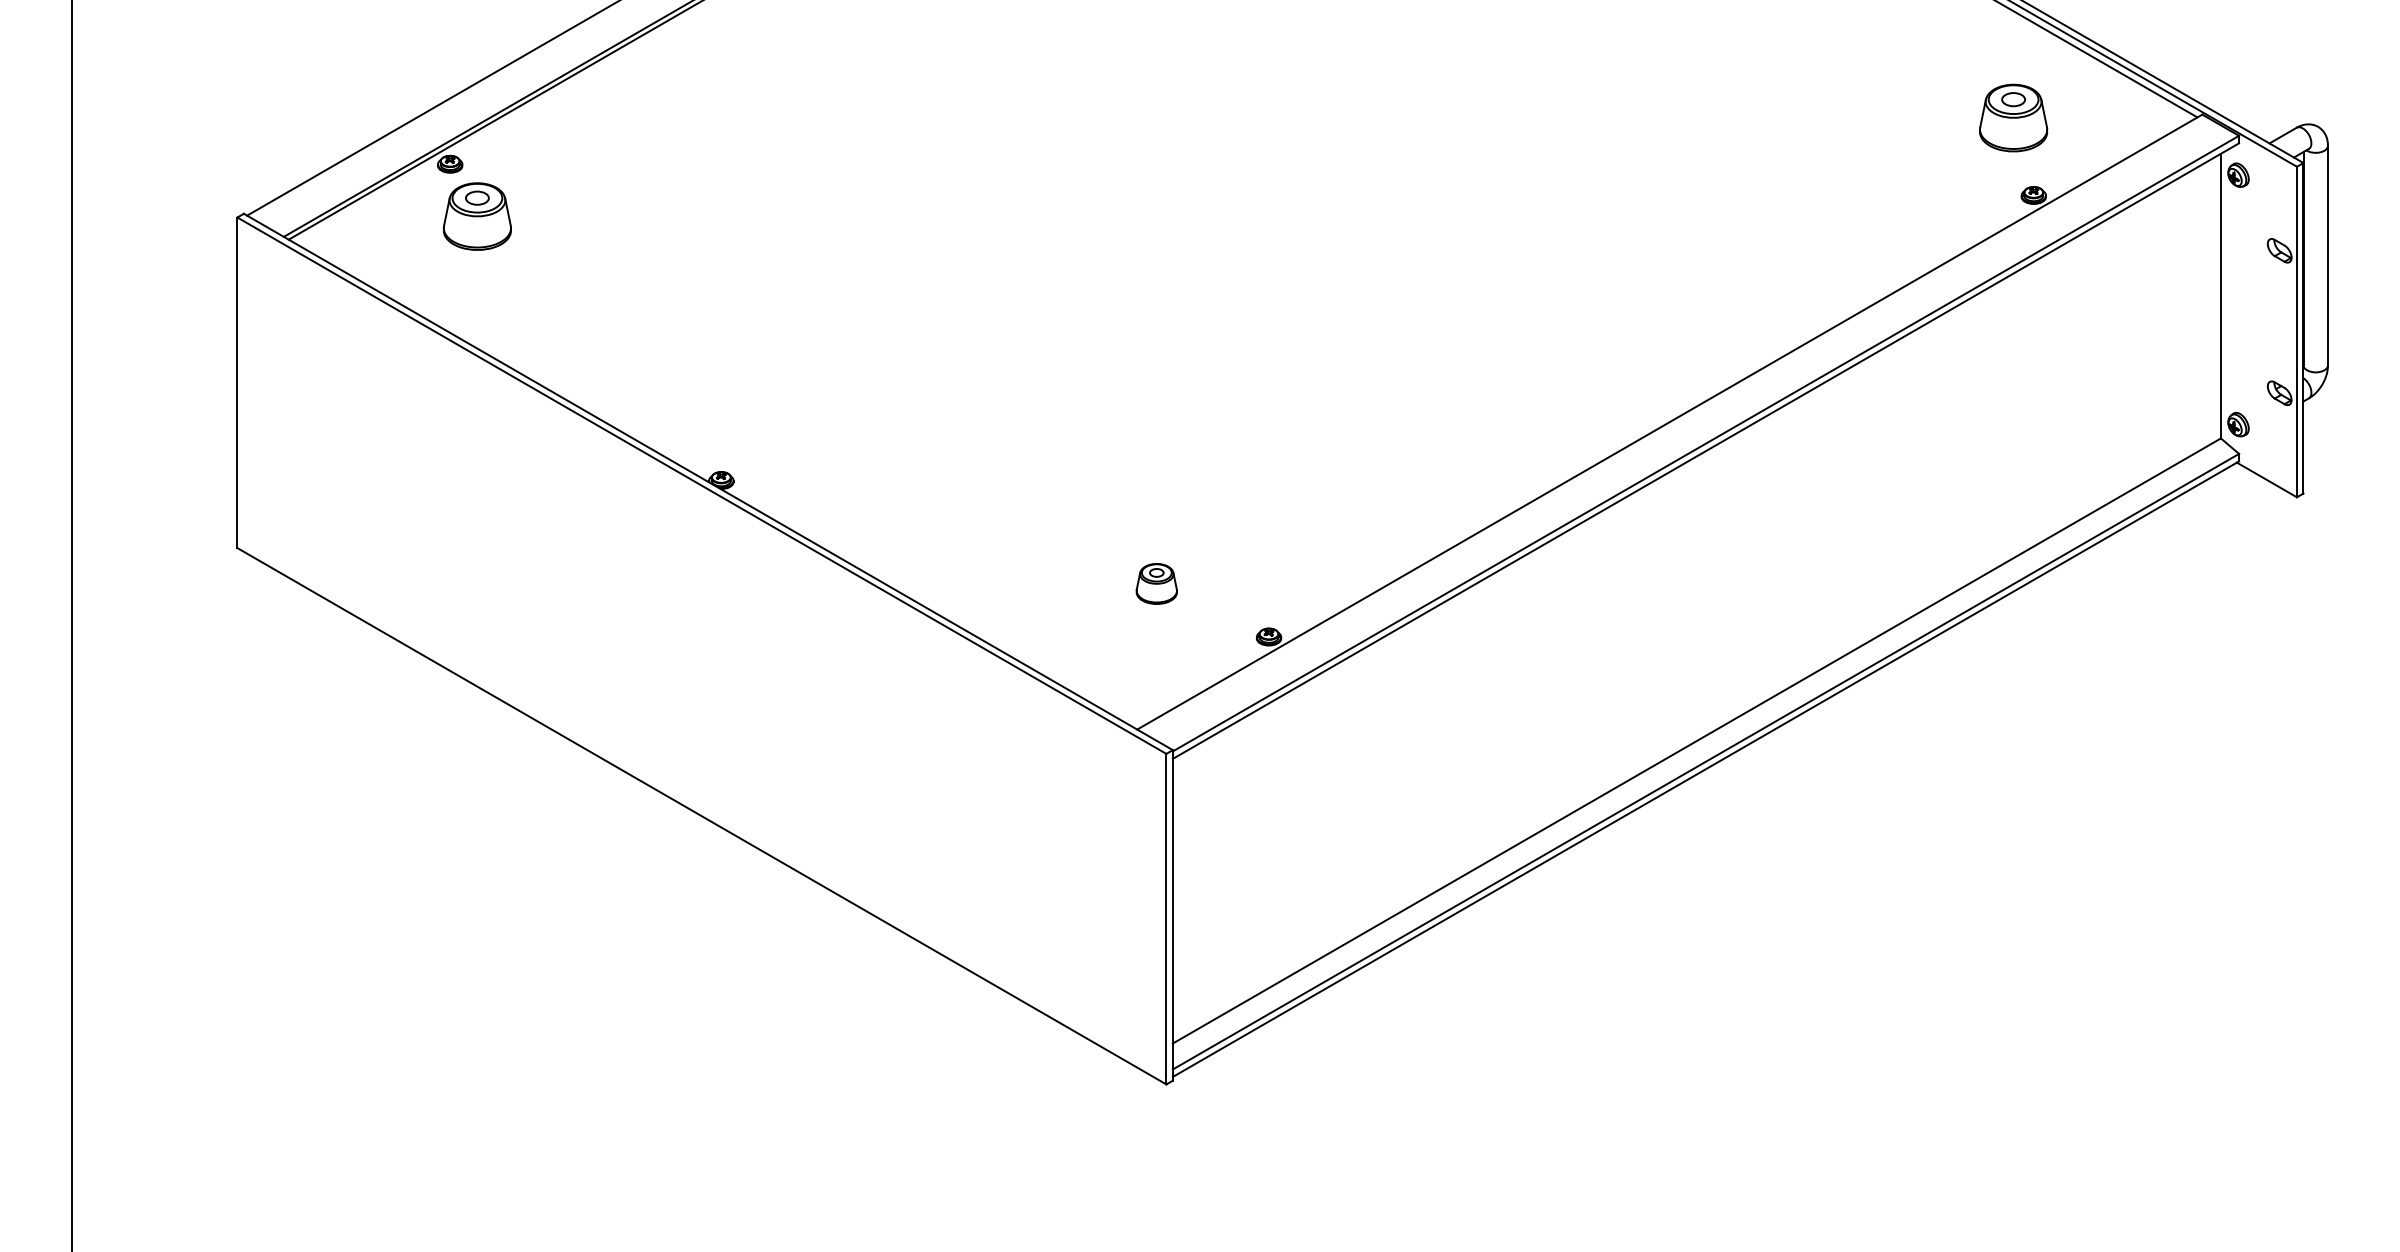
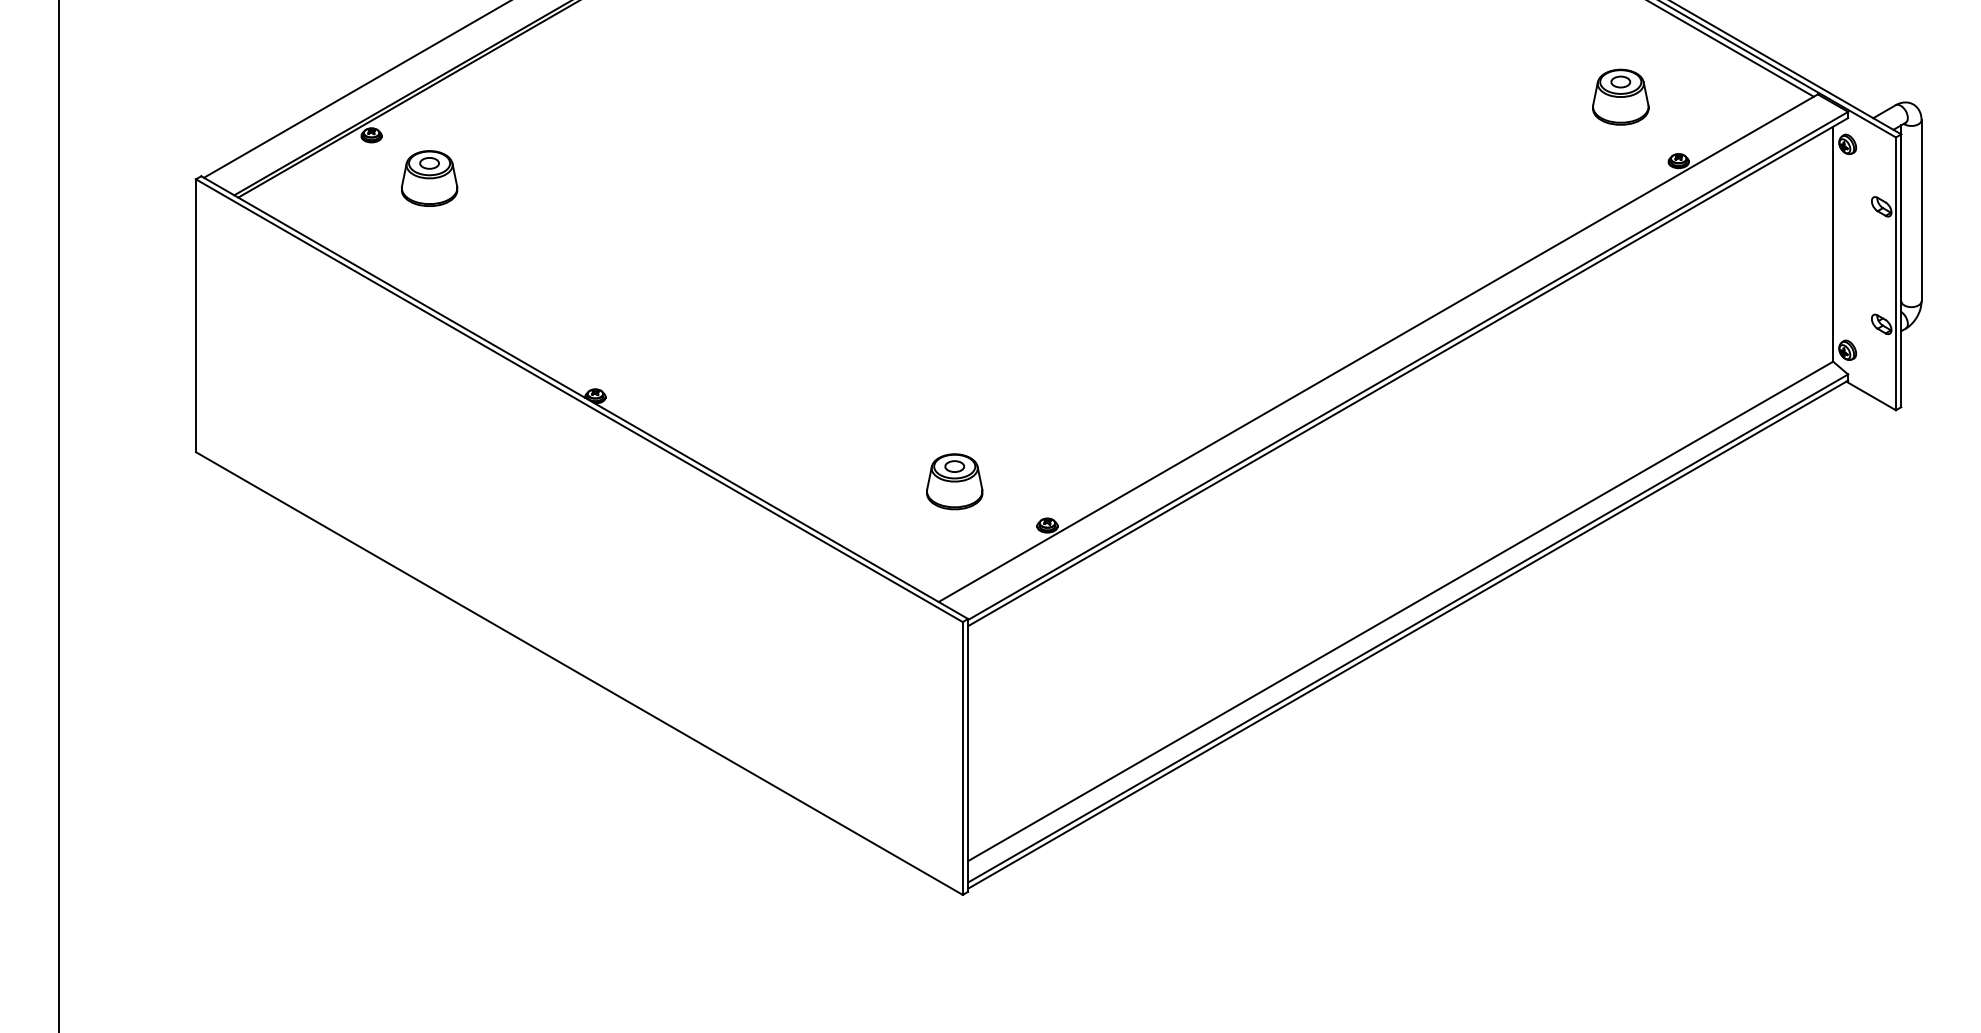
part: (2013, 117) -> (1620, 96), moved
part: (477, 216) -> (429, 178), moved
part: (1156, 583) -> (954, 481), size x1.67

